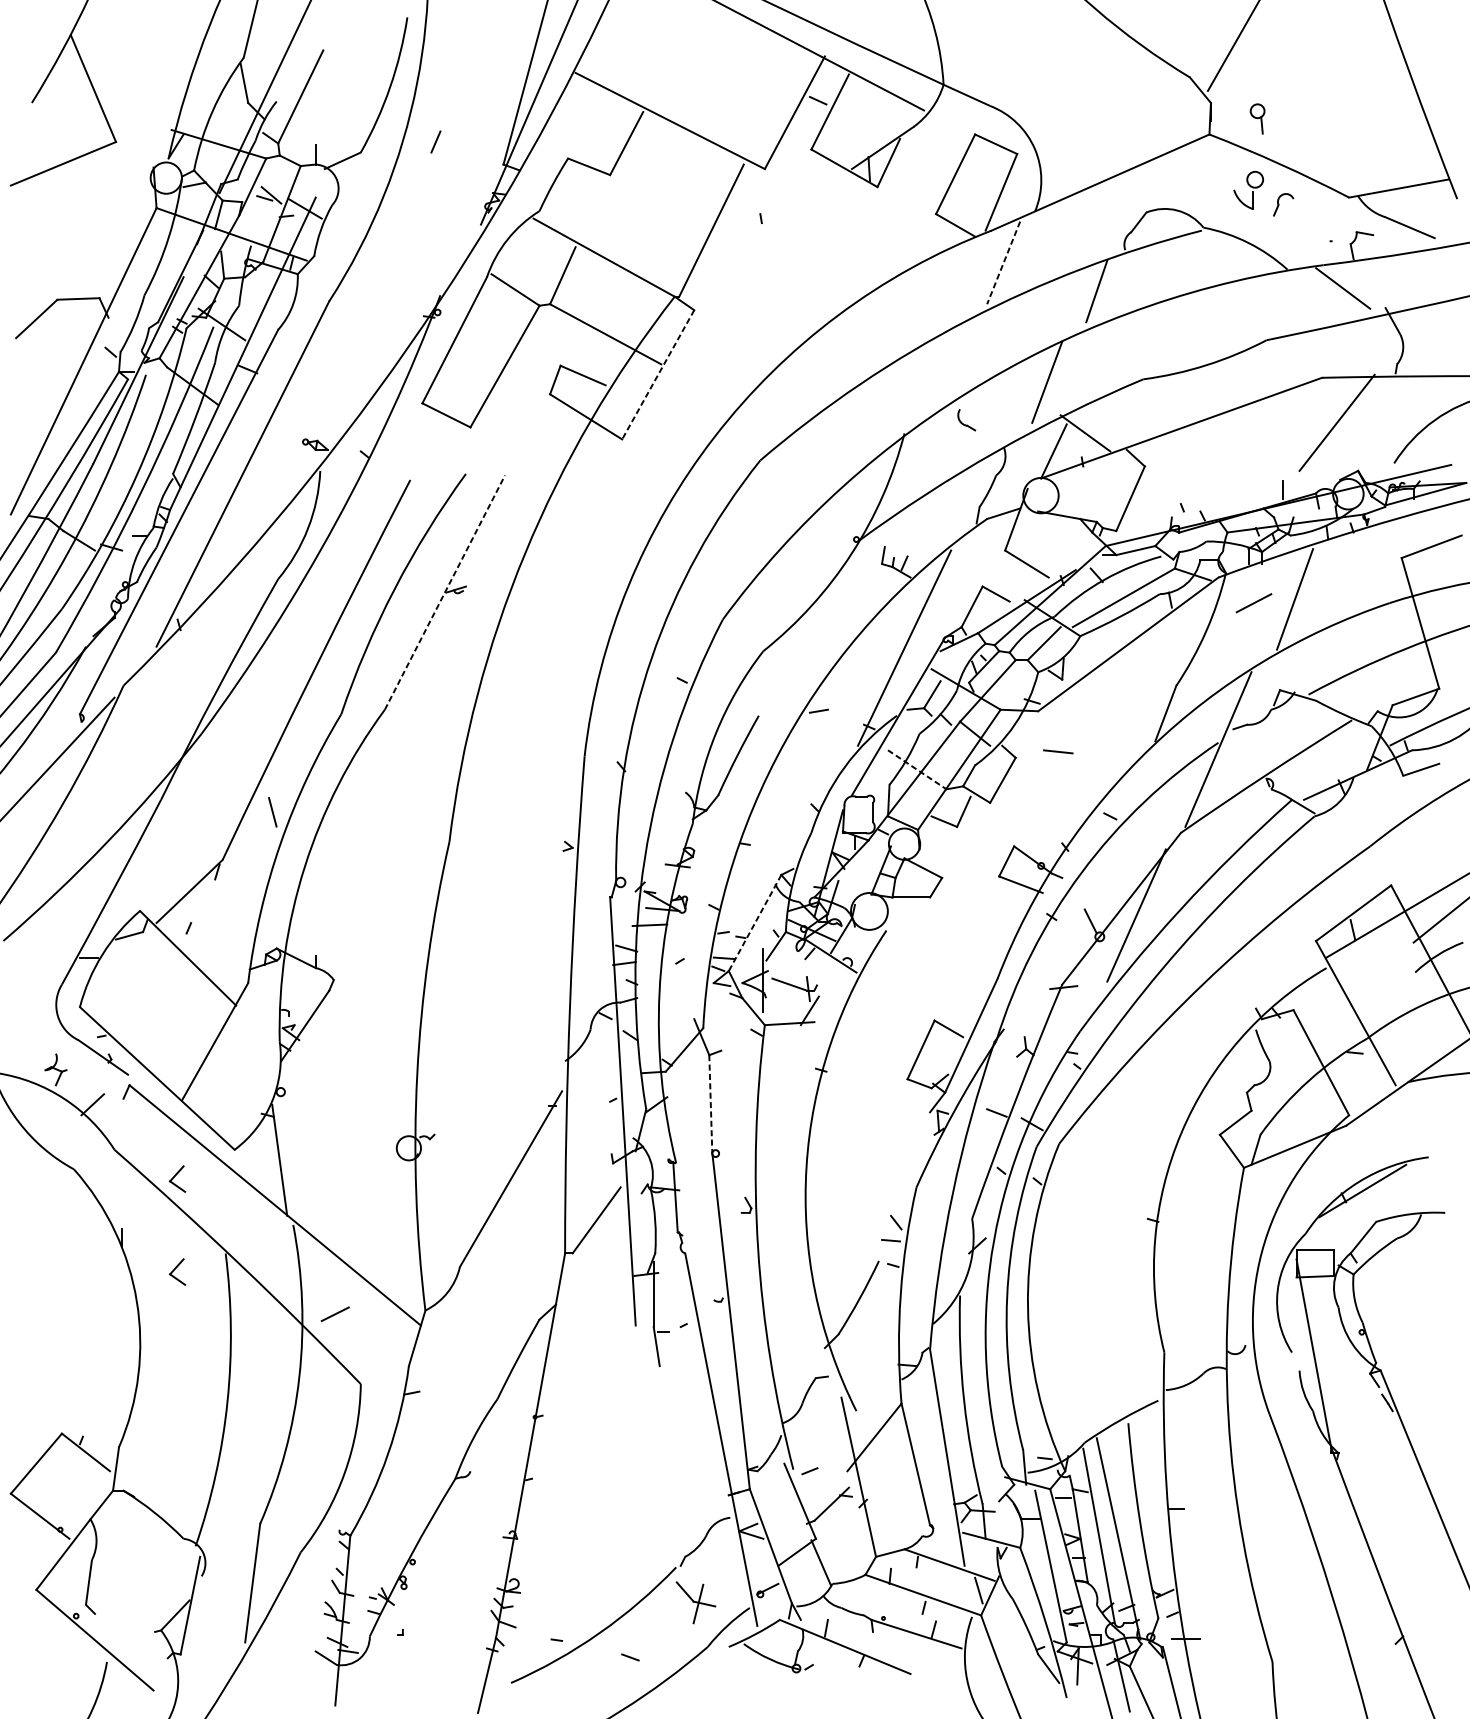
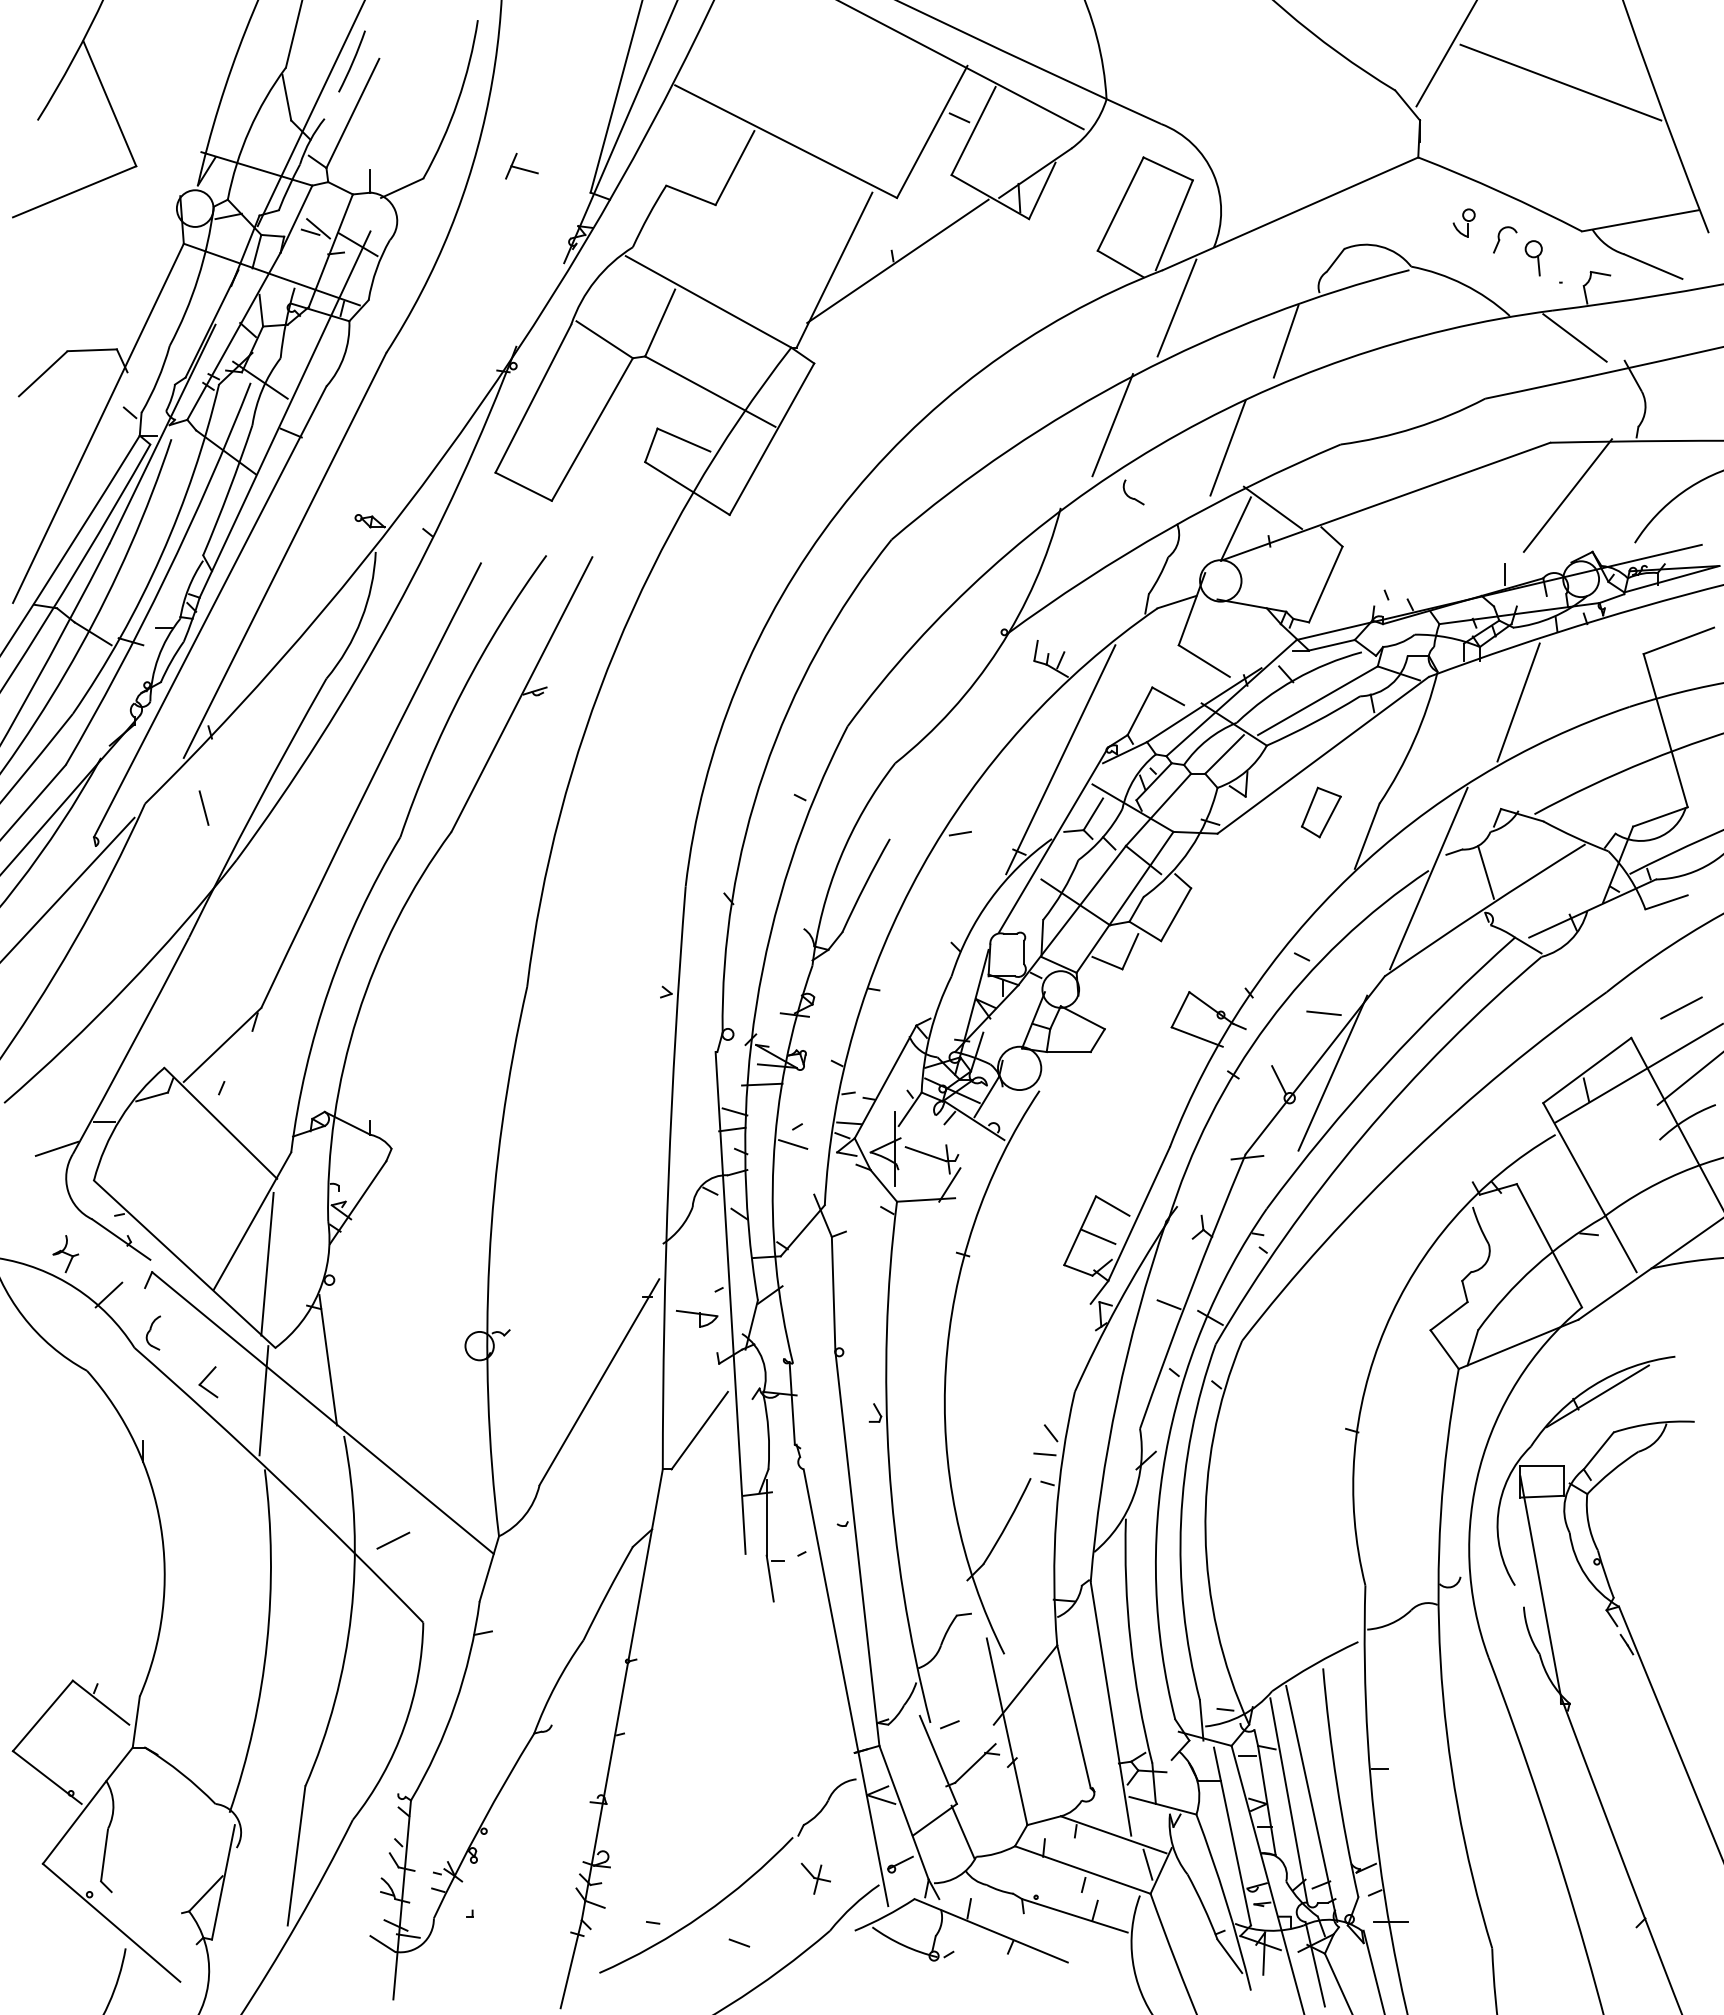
arc: (300, 52) -> (352, 61), added
line: (1330, 70) -> (1560, 82), added
part: (1257, 119) -> (1533, 258), moved
line: (447, 144) -> (524, 169), added
part: (1248, 189) -> (1463, 222), size x0.62
line: (765, 223) -> (897, 261), added
line: (1003, 263) -> (1176, 308), dashed -> solid
line: (948, 363) -> (1112, 425), added
line: (657, 375) -> (771, 439), dashed -> solid
line: (445, 592) -> (522, 694), dashed -> solid
line: (1253, 602) -> (1681, 1007), moved
part: (1126, 693) -> (1321, 812), added
line: (1266, 744) -> (1485, 872), added
line: (1057, 751) -> (1323, 1012), moved
line: (917, 769) -> (1076, 902), dashed -> solid
line: (272, 811) -> (203, 807), moved
line: (755, 923) -> (885, 1082), dashed -> solid
line: (676, 976) -> (793, 1144), added
line: (47, 979) -> (56, 1148), added
line: (936, 1054) -> (1098, 1236), added
line: (227, 1077) -> (267, 1263), added
line: (710, 1104) -> (833, 1294), dashed -> solid
part: (594, 1124) -> (697, 1318), added
part: (129, 1136) -> (152, 1332), added
line: (224, 1194) -> (263, 1400), added
part: (177, 1272) -> (208, 1491), removed
part: (695, 1602) -> (815, 1878), size x0.62

